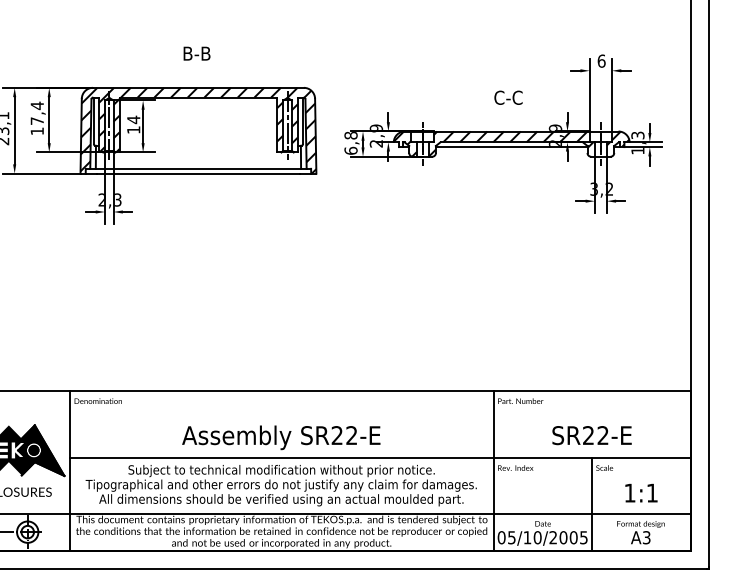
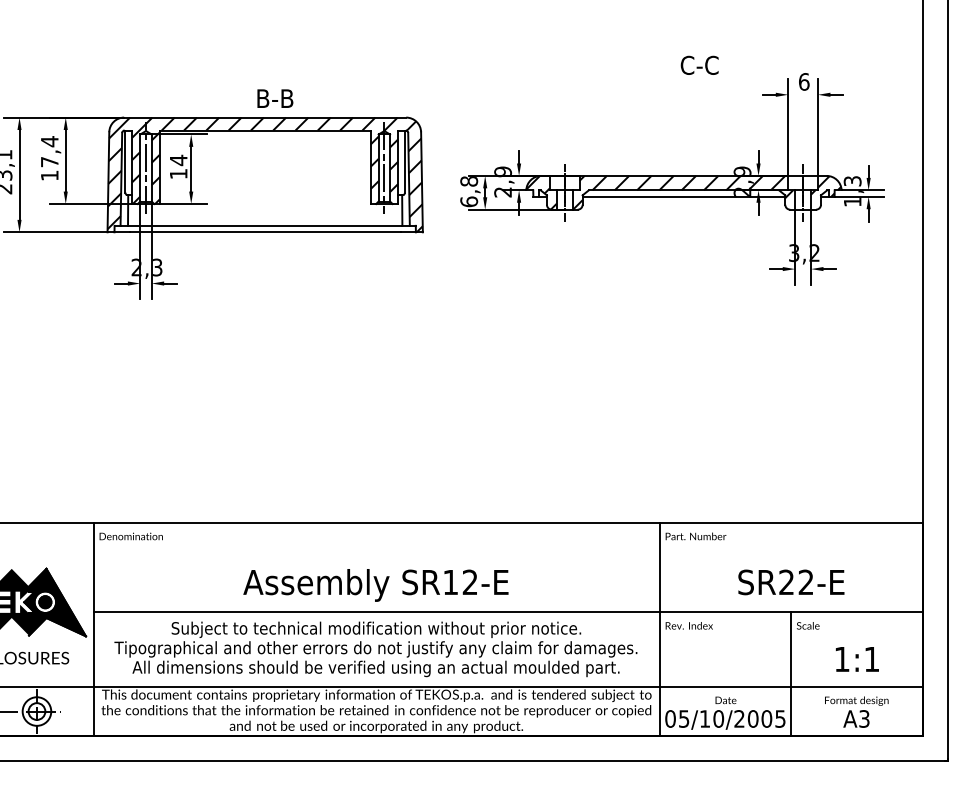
text: (196, 53) -> (274, 98), moved
text: (508, 97) -> (699, 64), moved
text: (336, 435) -> (449, 582), SR22-E -> SR12-E

